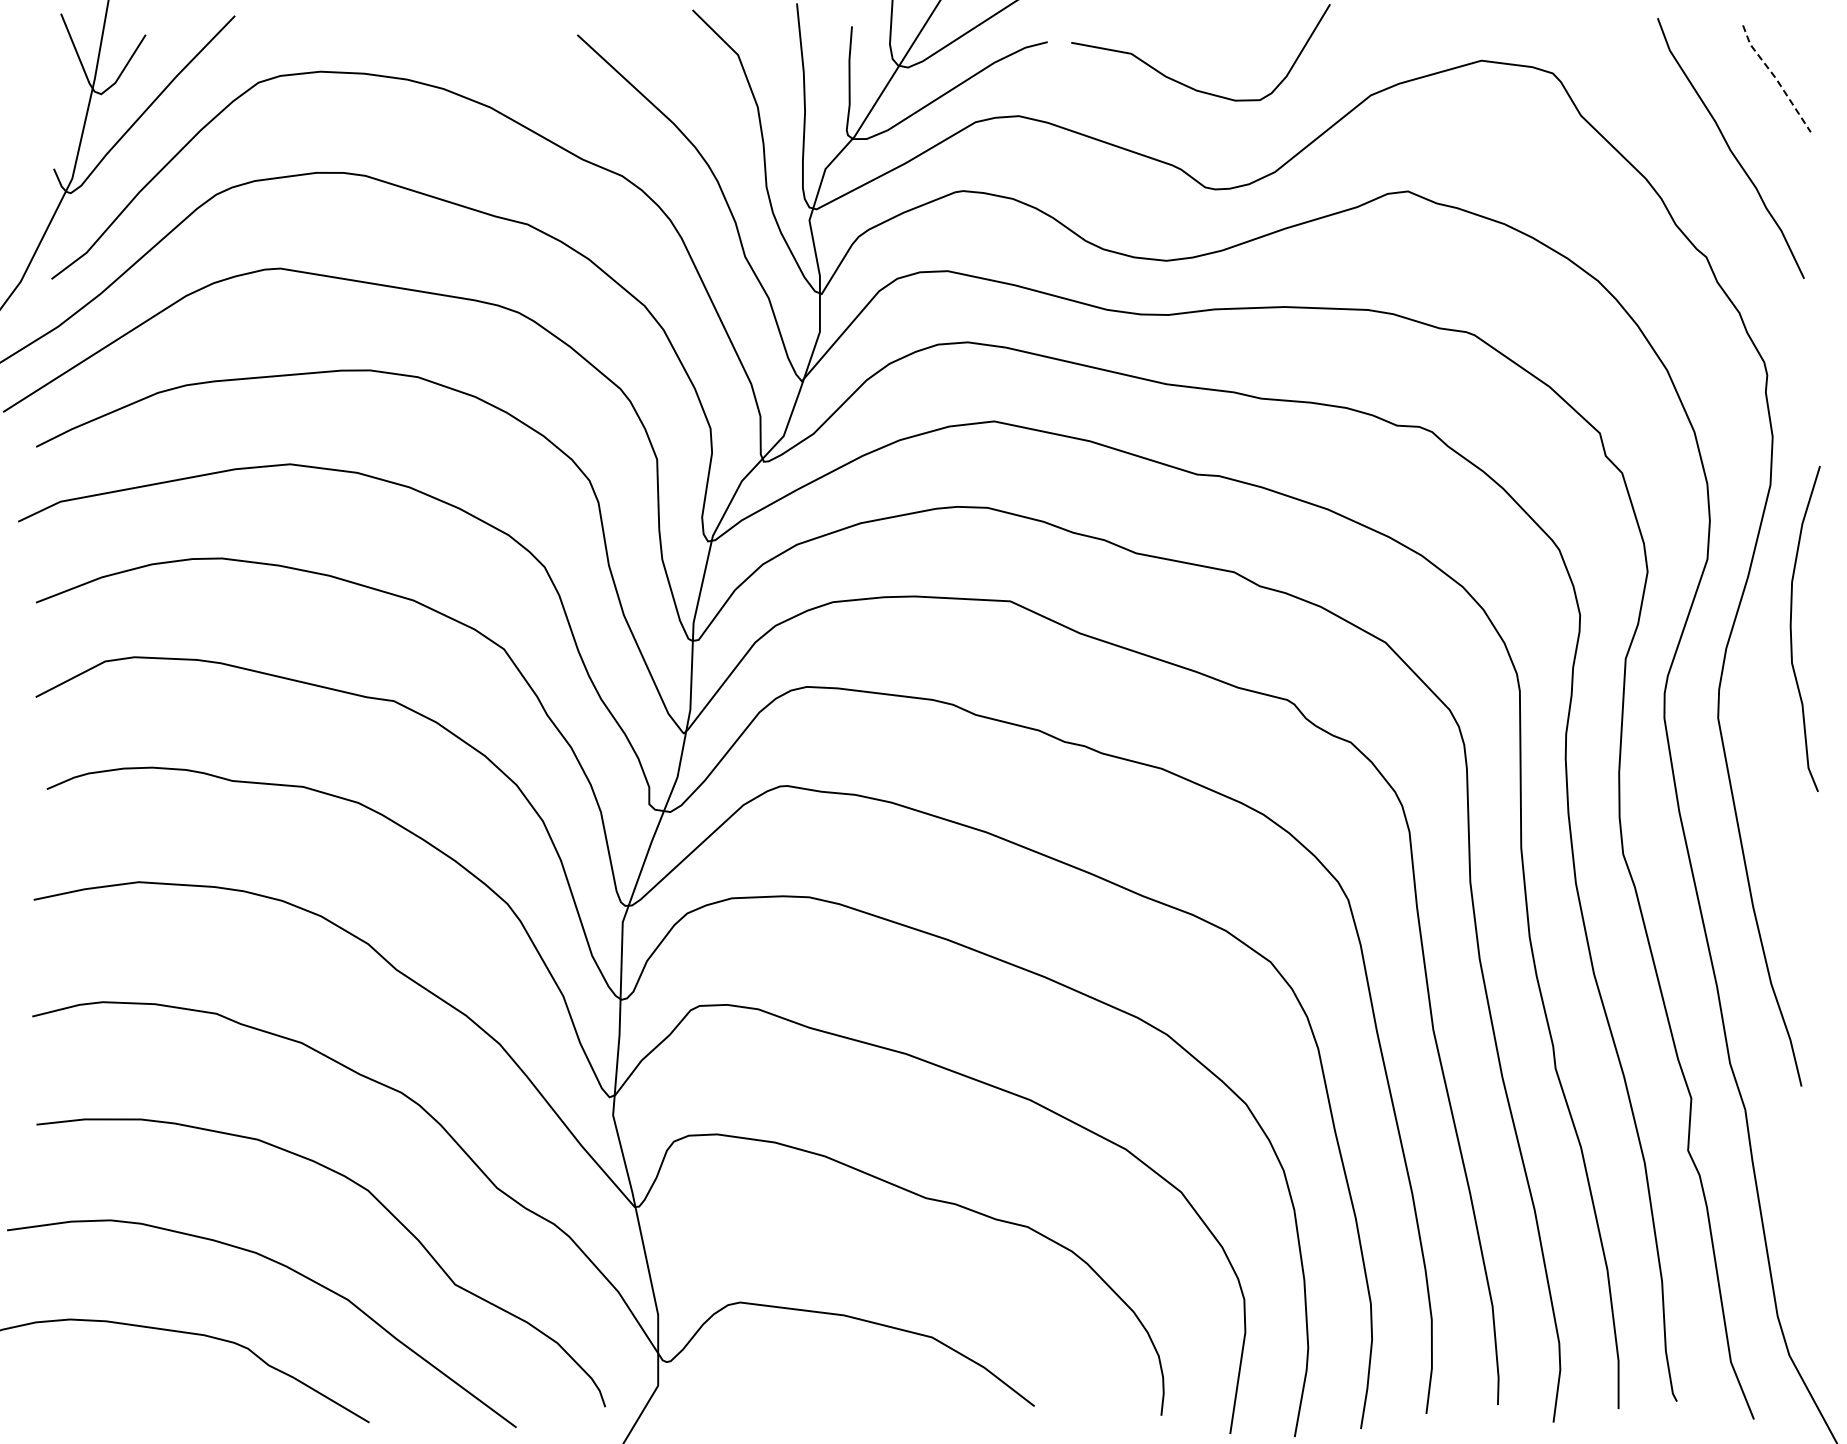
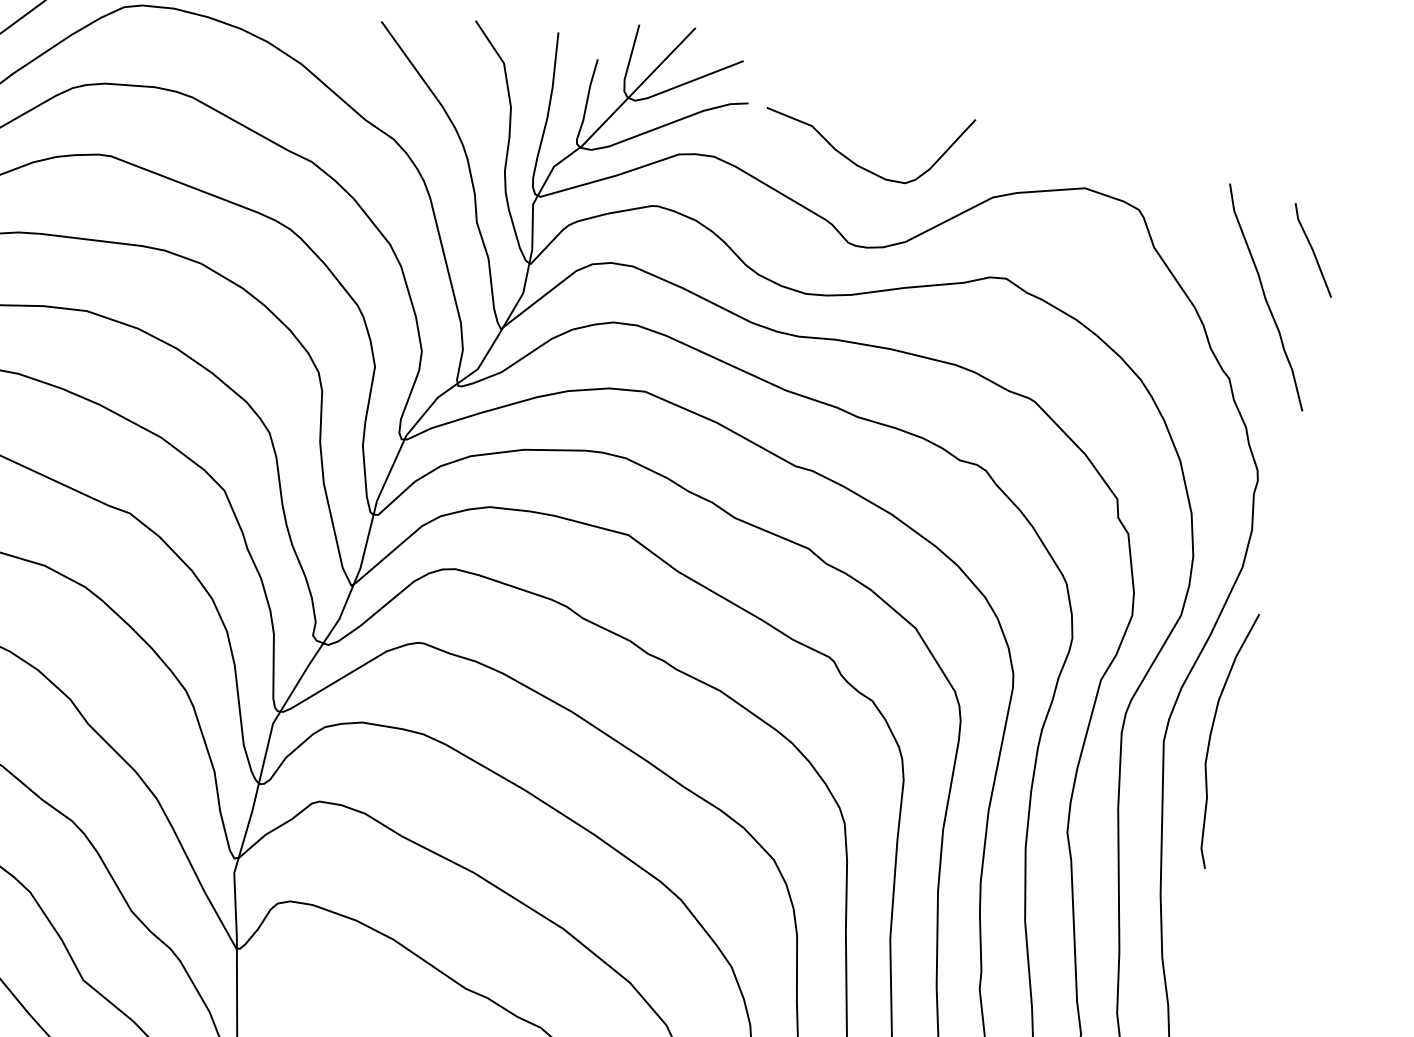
line: (1775, 78) -> (1312, 249), dashed -> solid
curve: (1791, 628) -> (1210, 736), moved

